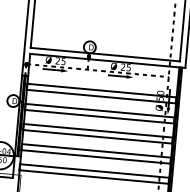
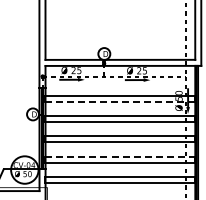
line: (101, 97) -> (120, 102), solid -> dashed
line: (96, 150) -> (120, 156), solid -> dashed

